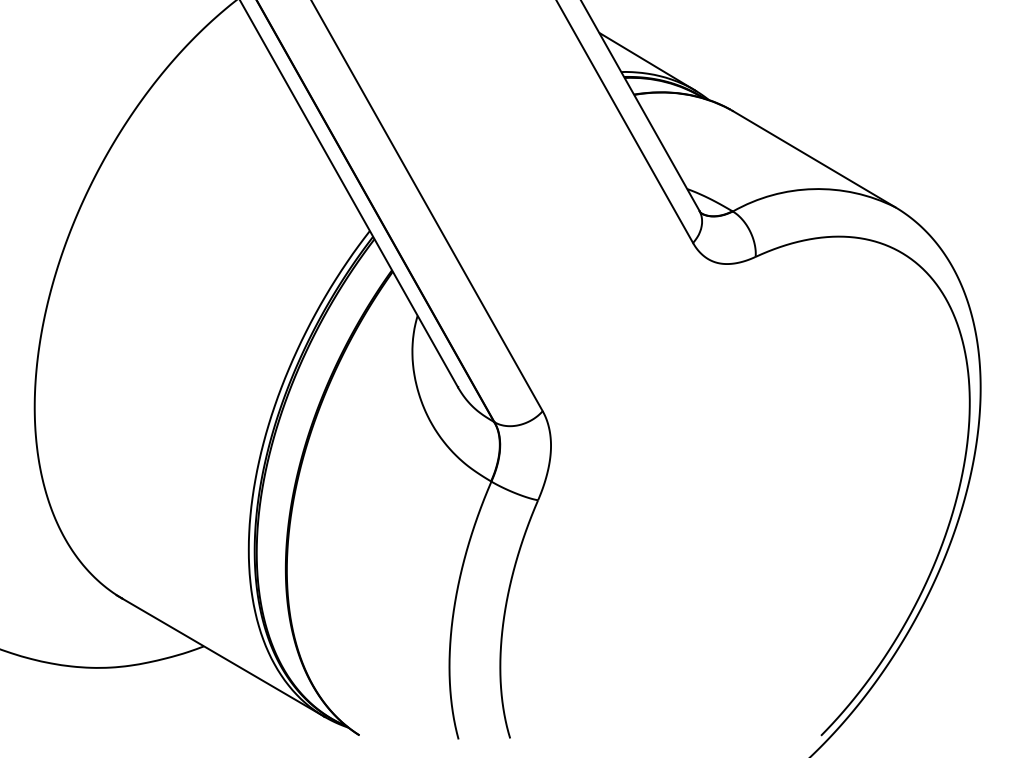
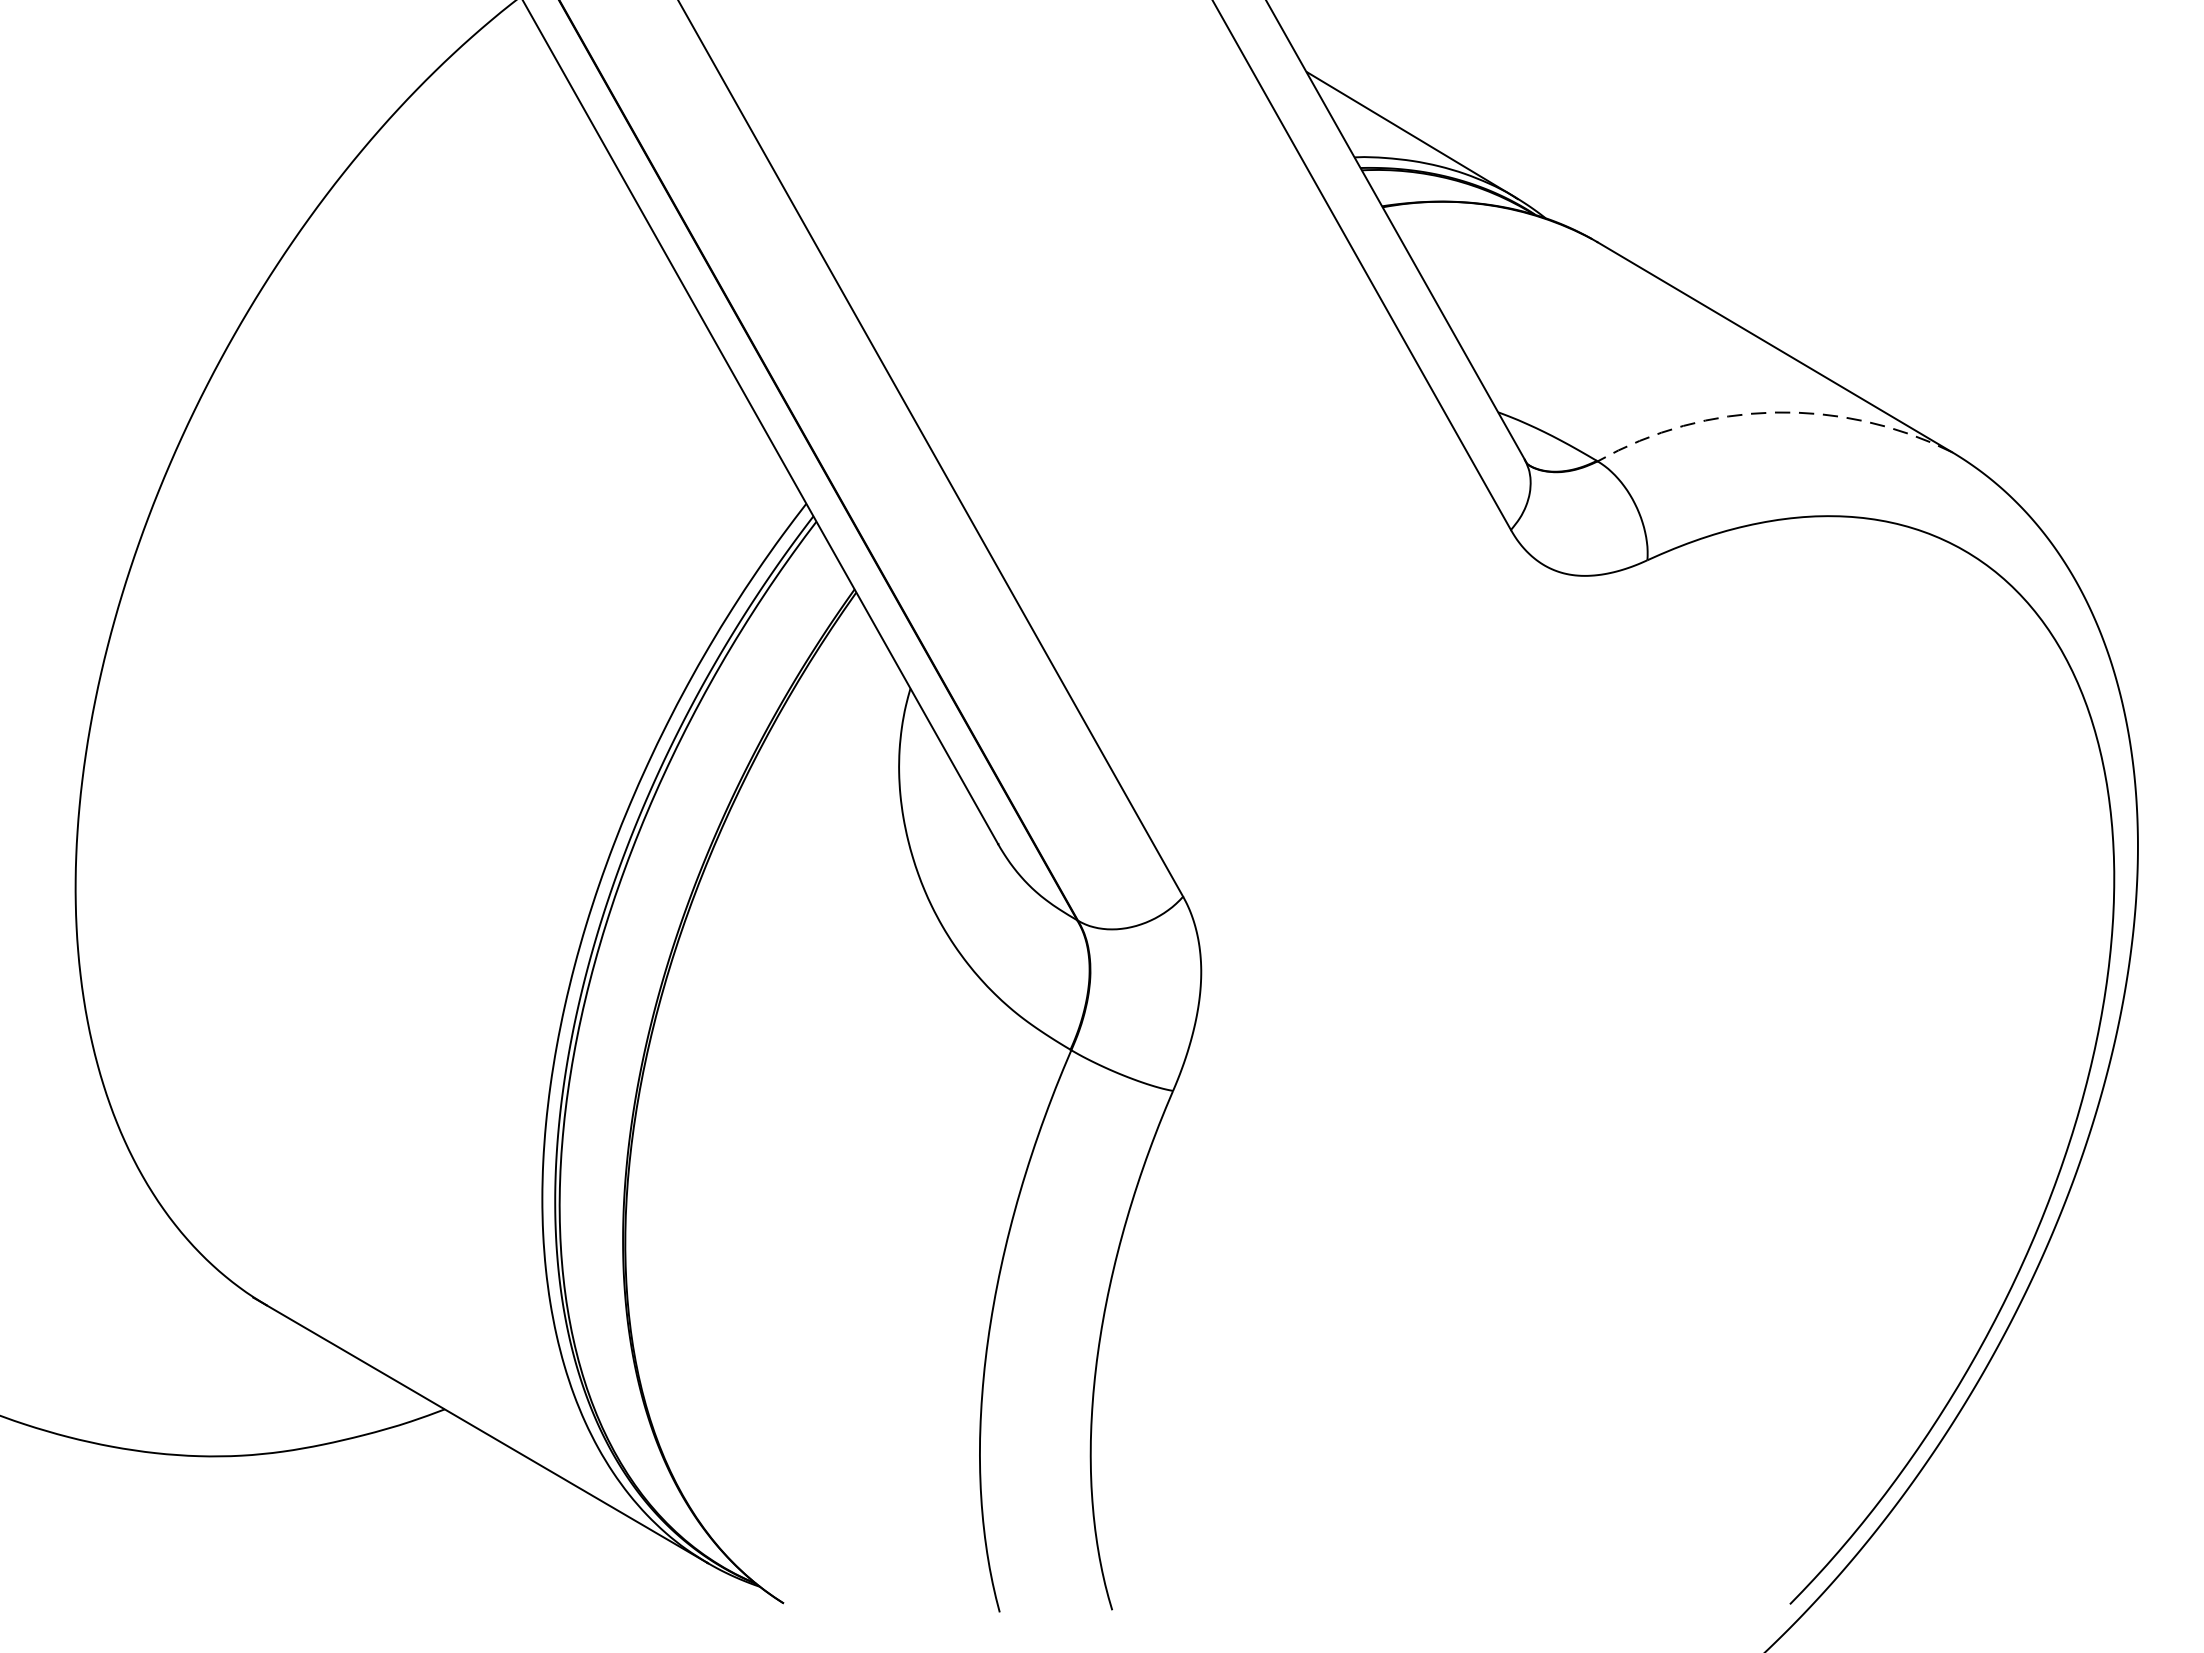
arc: (813, 189) -> (1773, 413), solid -> dashed

